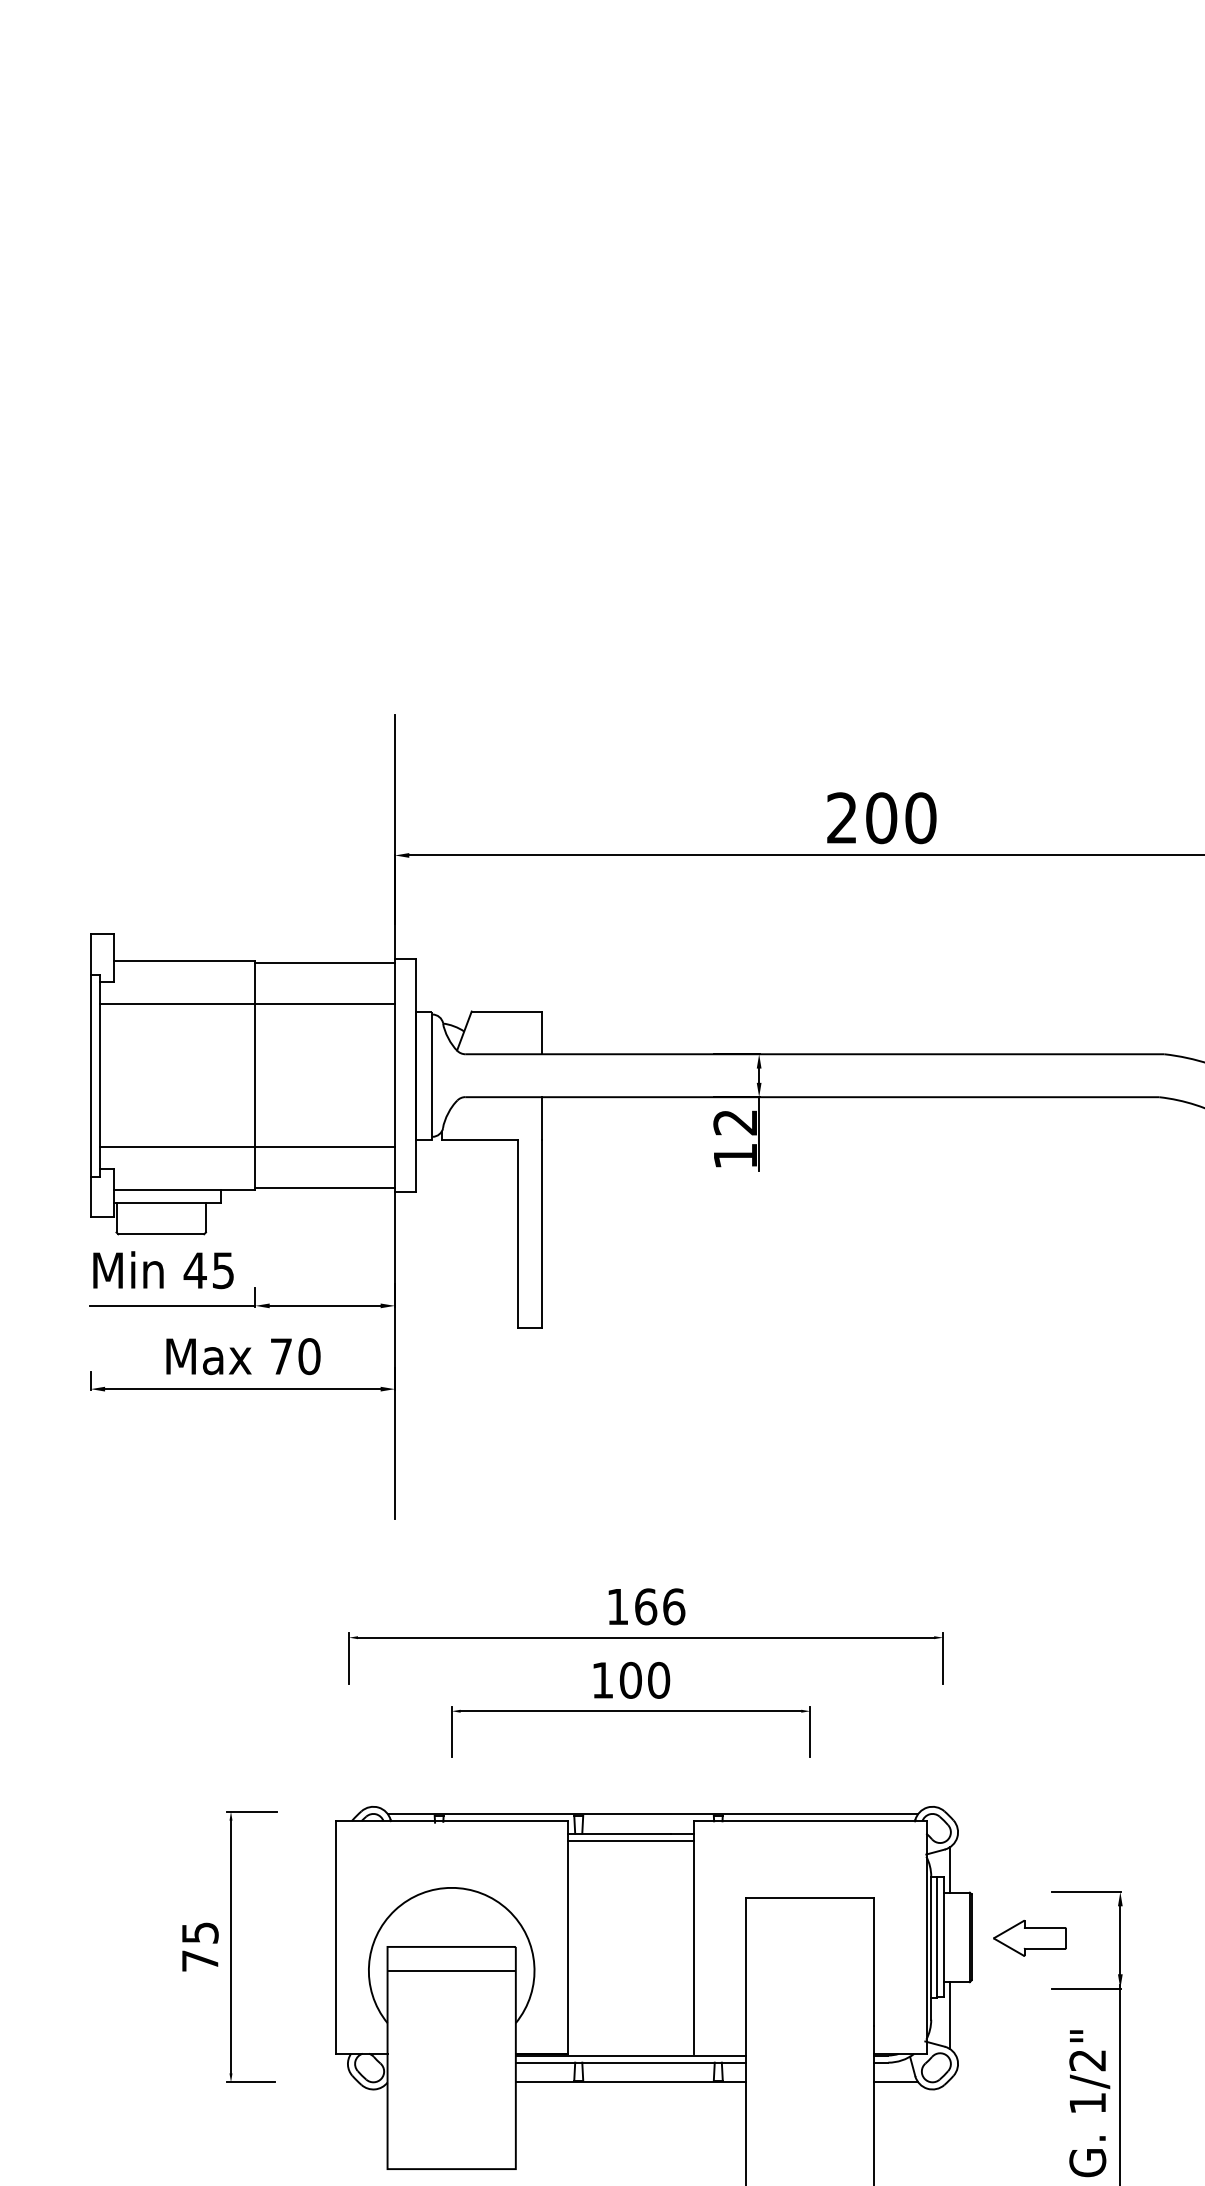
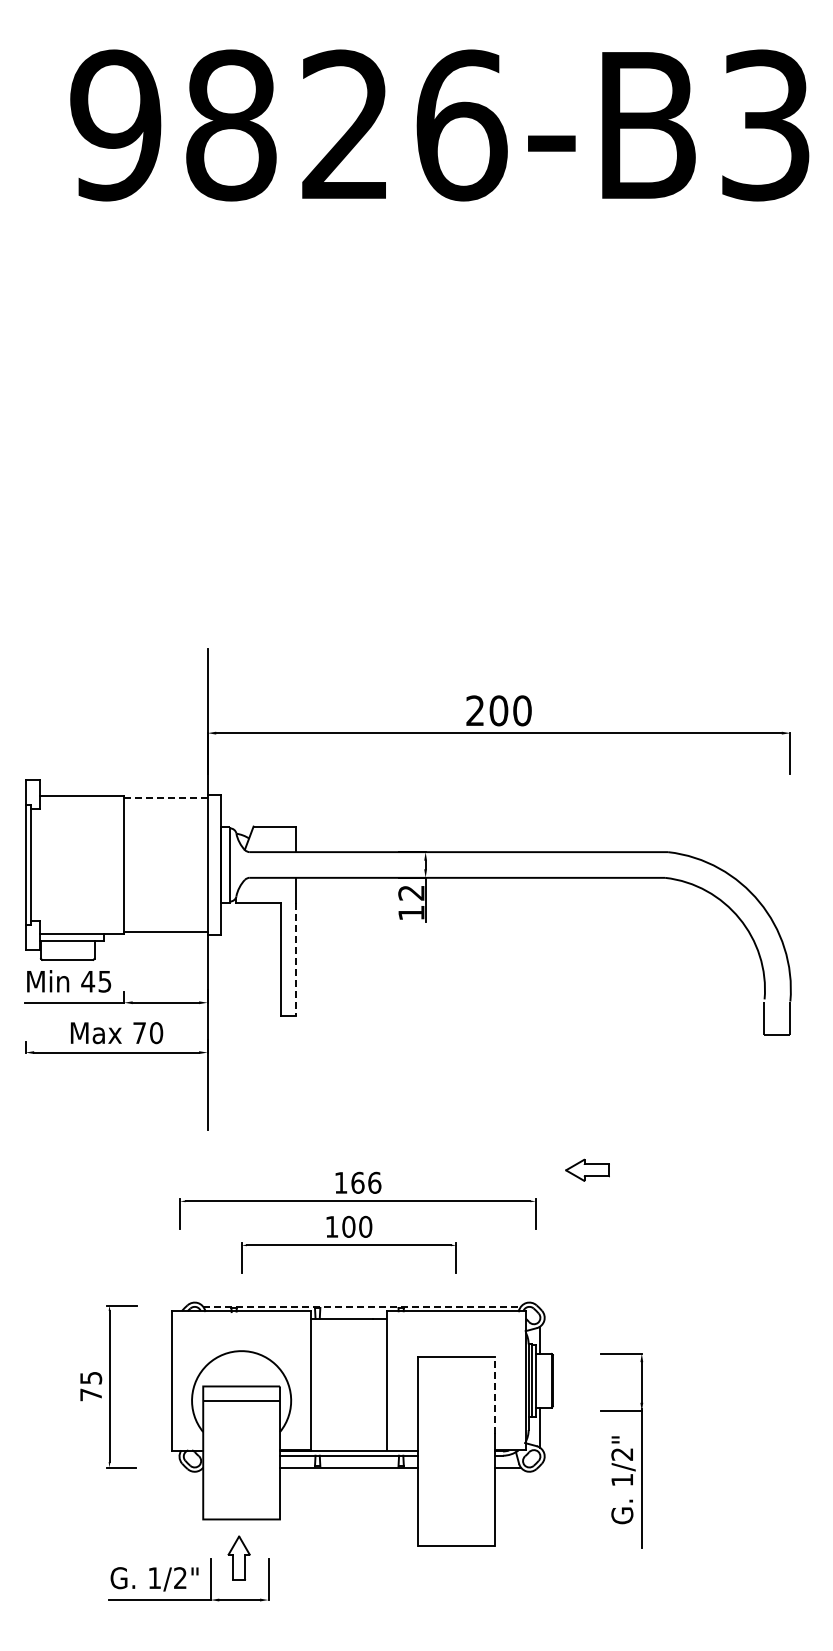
line: (324, 962) -> (165, 797), solid -> dashed
line: (247, 1004) -> (119, 822), removed
line: (247, 1146) -> (119, 907), removed
line: (541, 1235) -> (295, 960), solid -> dashed
line: (653, 1813) -> (362, 1306), solid -> dashed
line: (630, 1840) -> (348, 1322), removed
part: (1029, 1936) -> (587, 1169), moved
line: (874, 1960) -> (494, 1394), solid -> dashed

